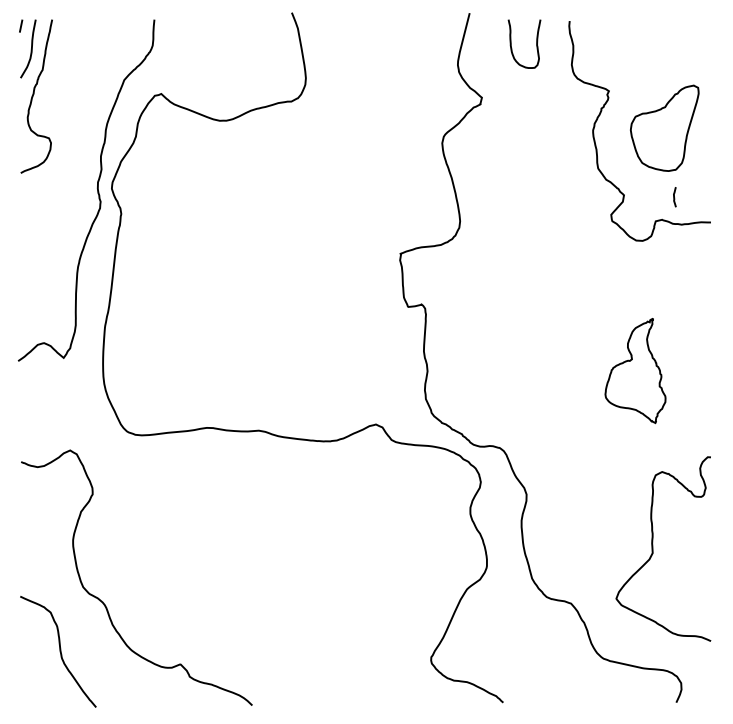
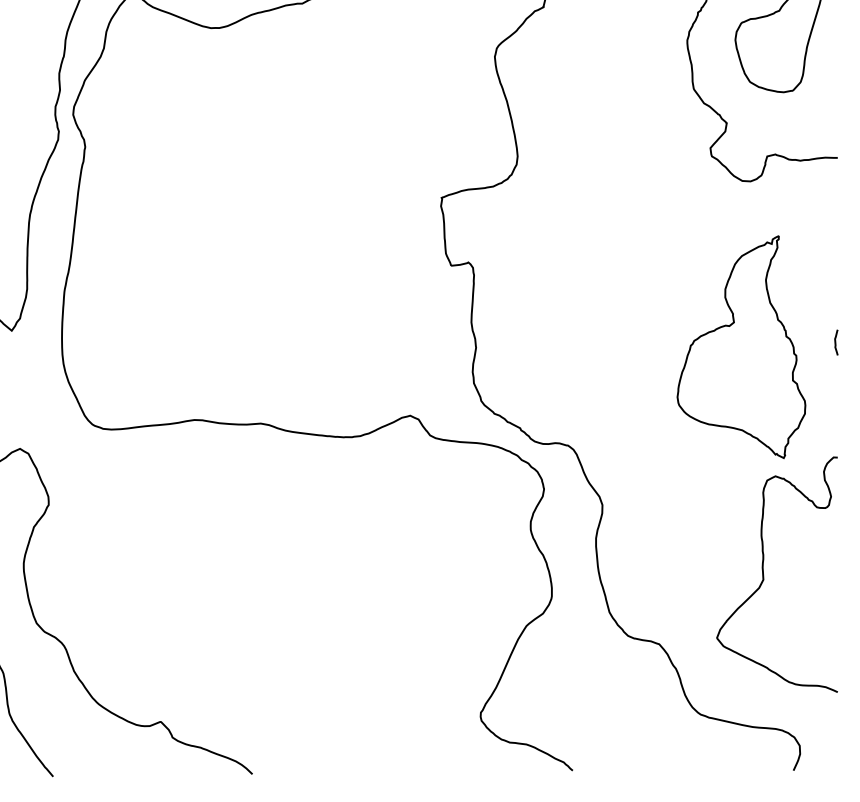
line: (674, 197) -> (835, 342), moved
part: (635, 370) -> (741, 346), size x1.67

